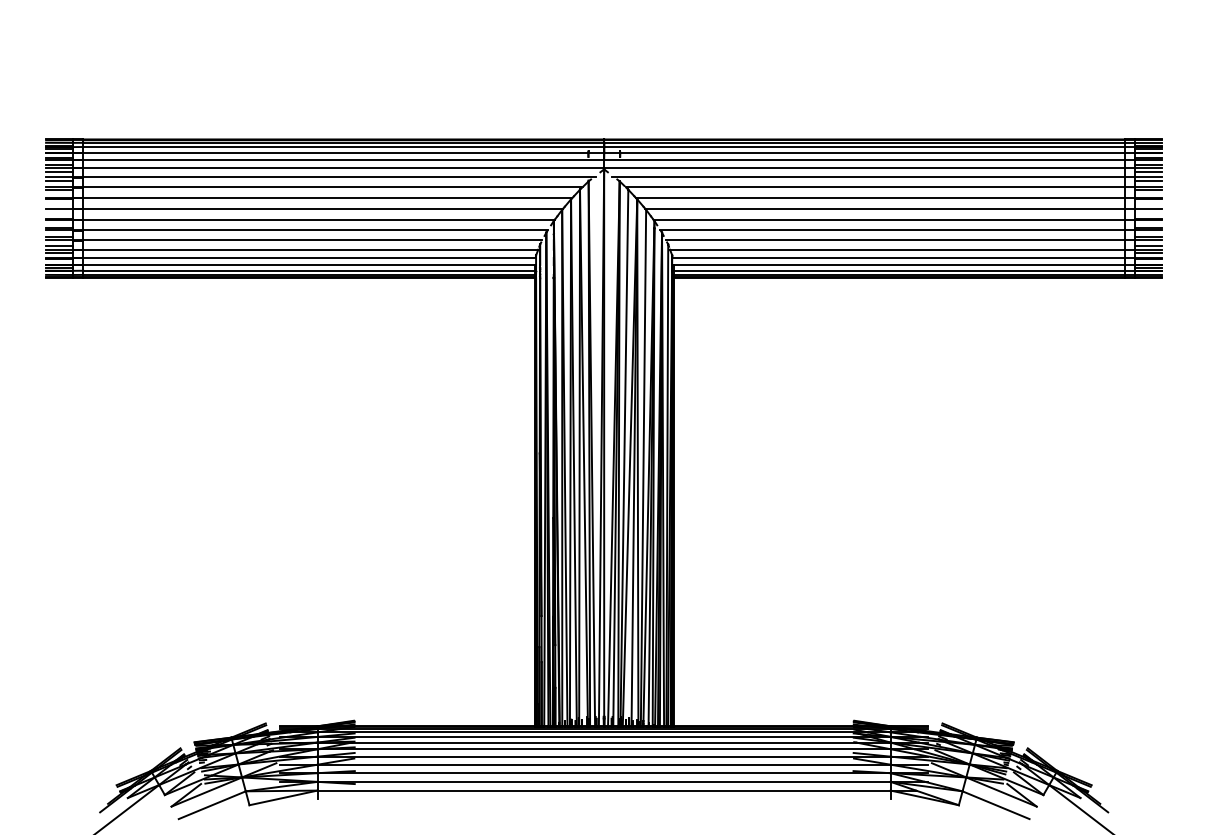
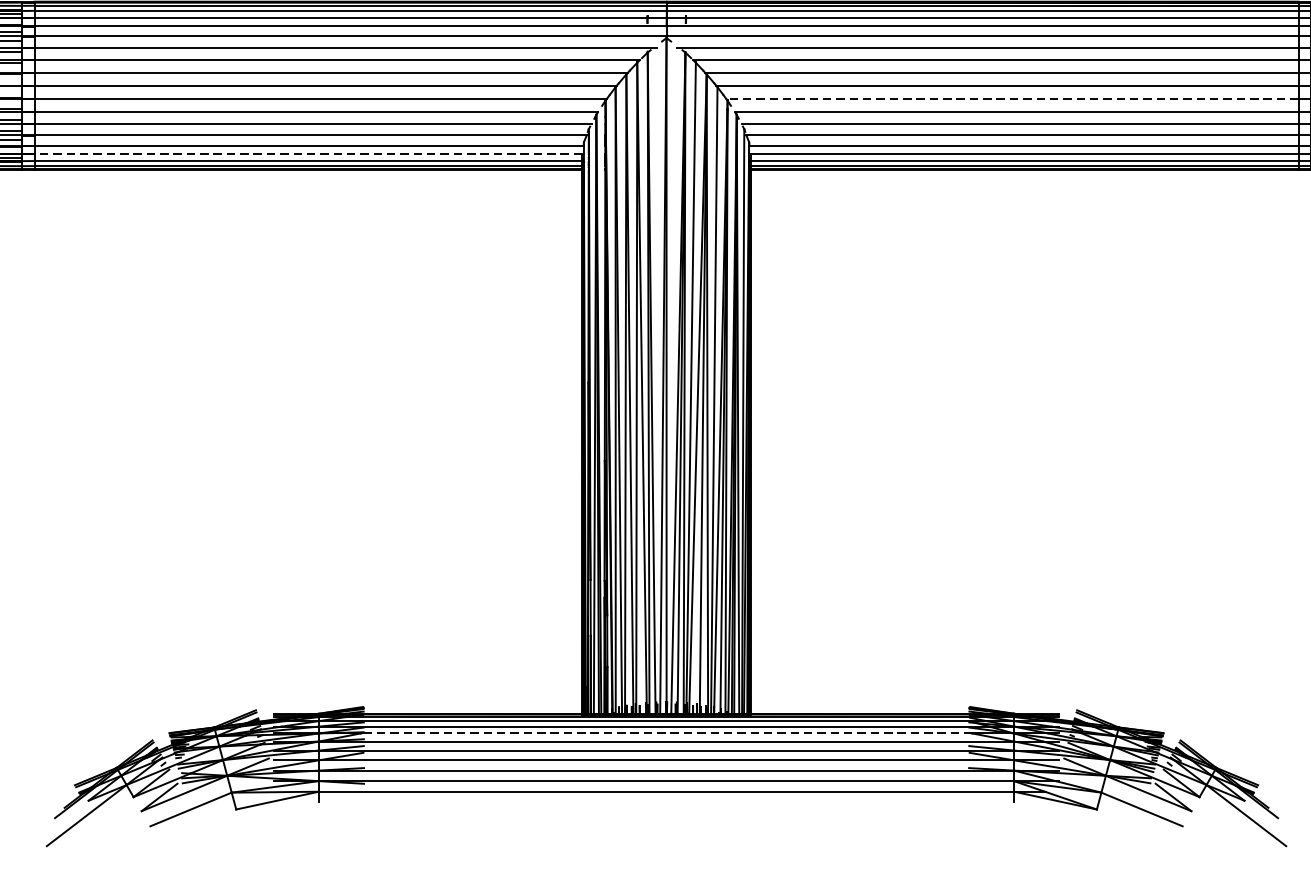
line: (889, 219) -> (1012, 98), solid -> dashed
line: (308, 265) -> (307, 154), solid -> dashed
line: (603, 742) -> (665, 733), solid -> dashed

